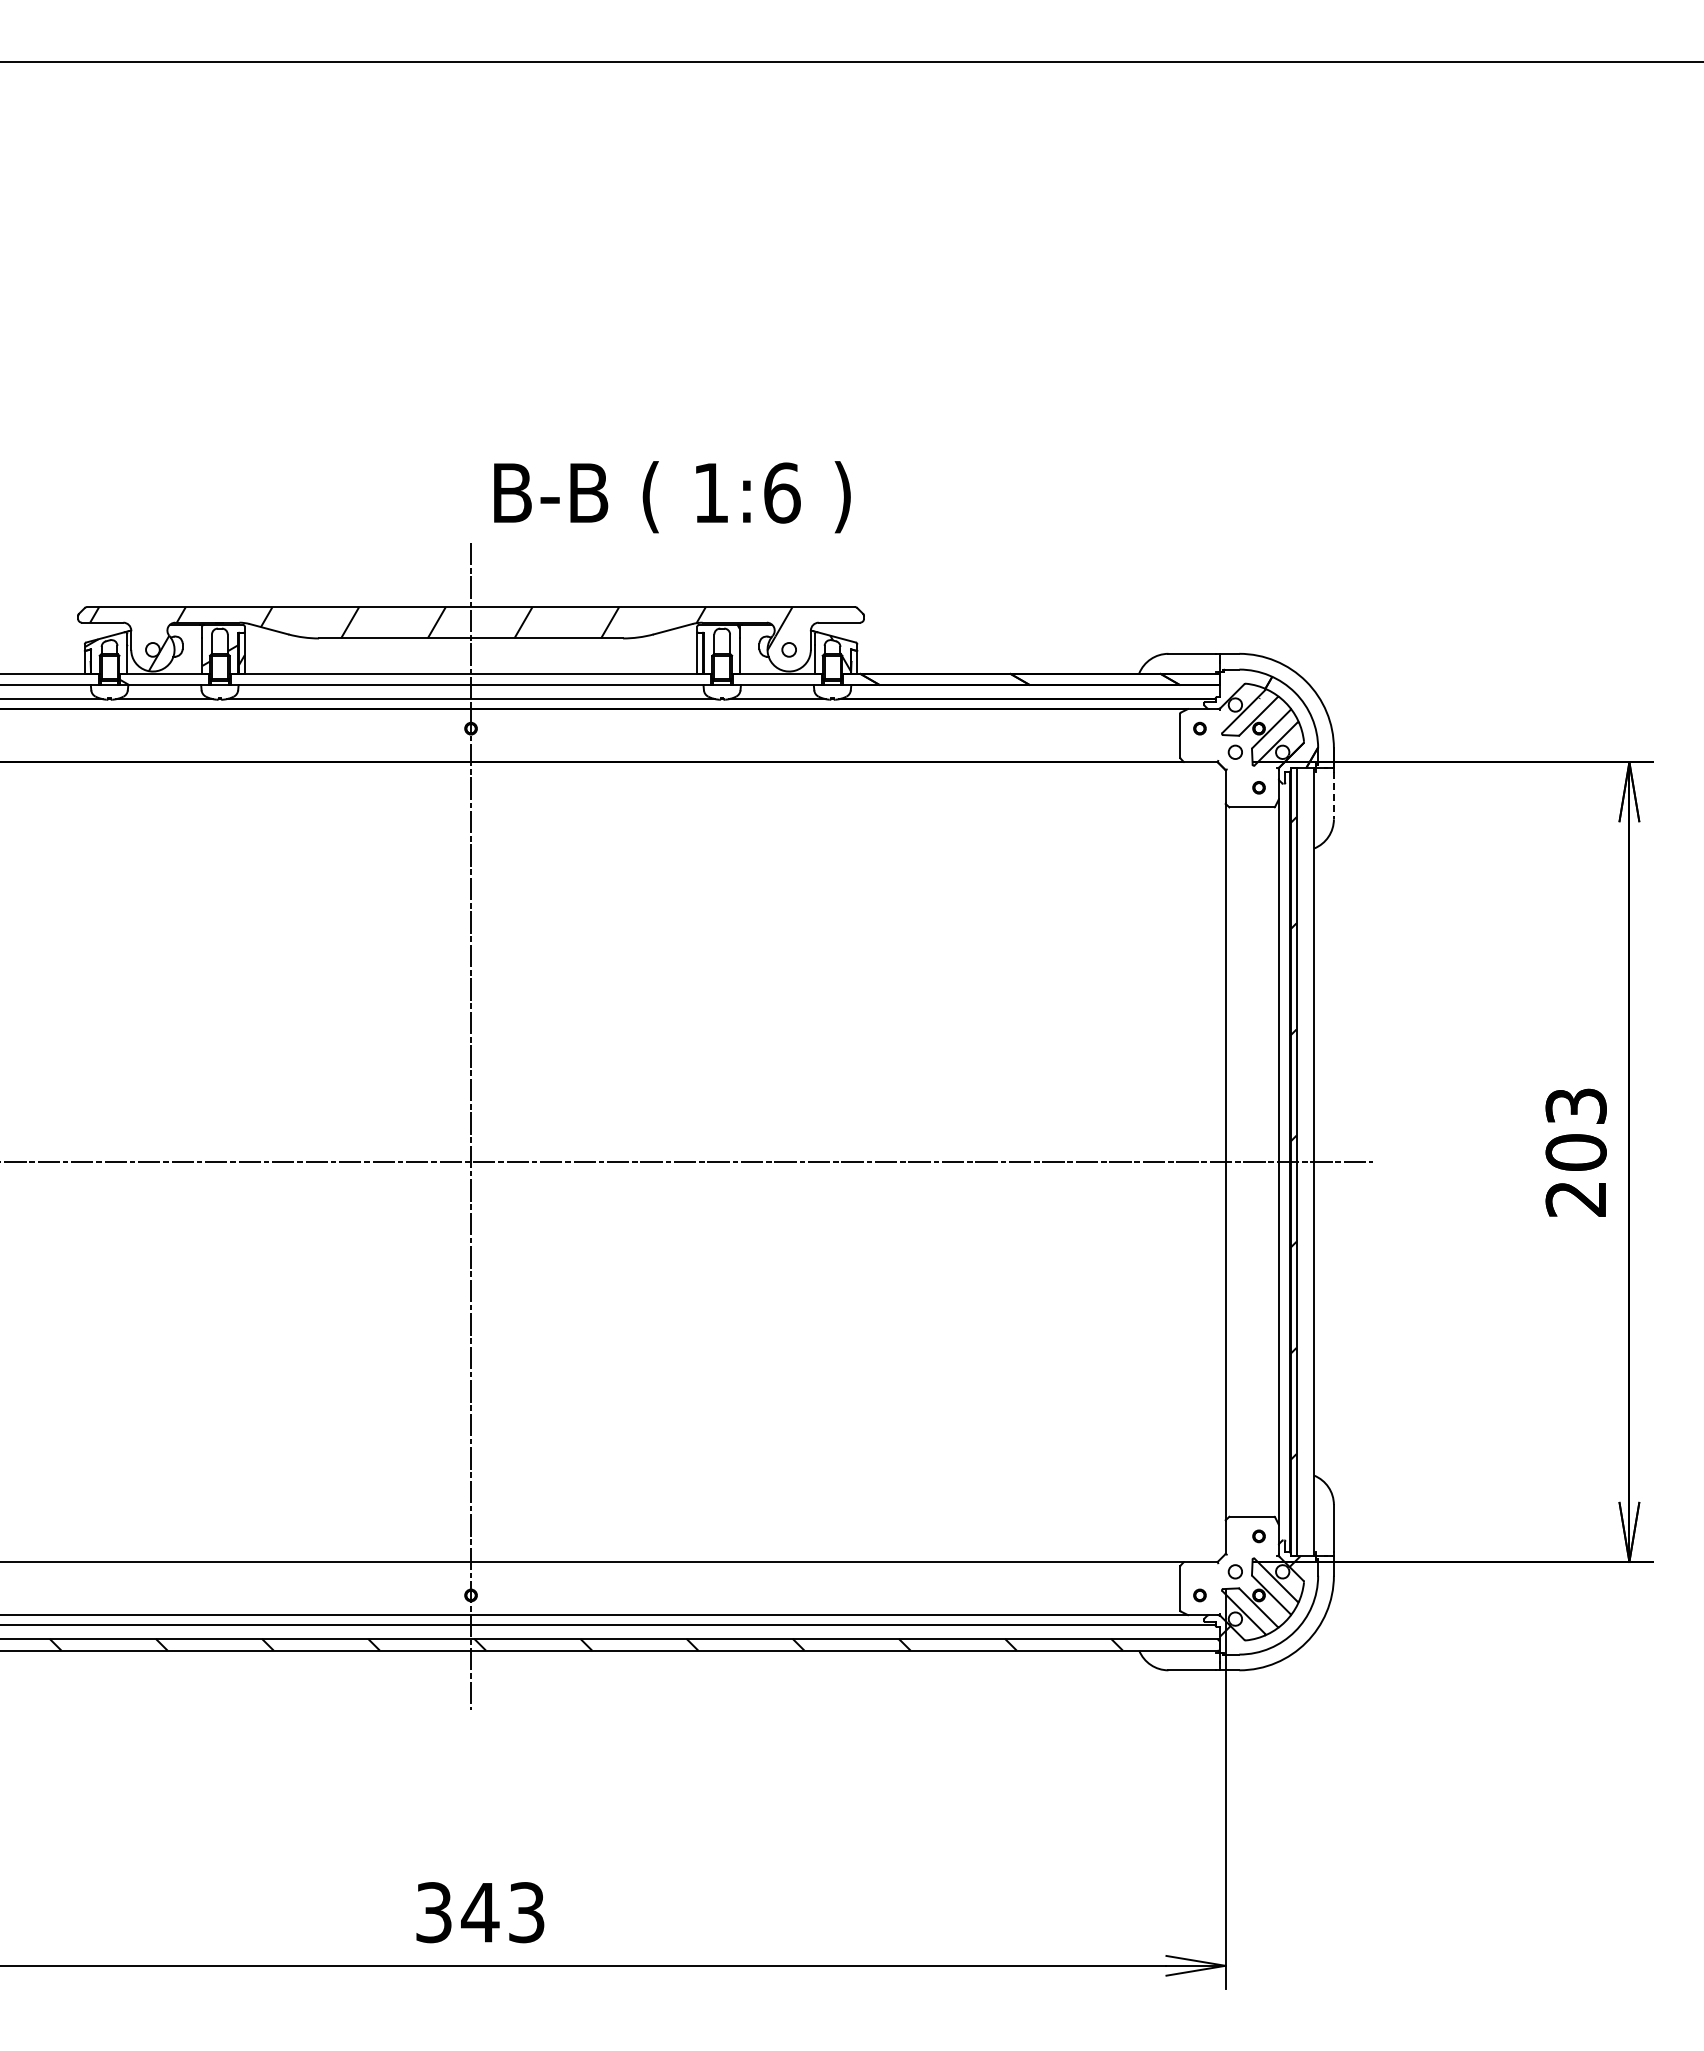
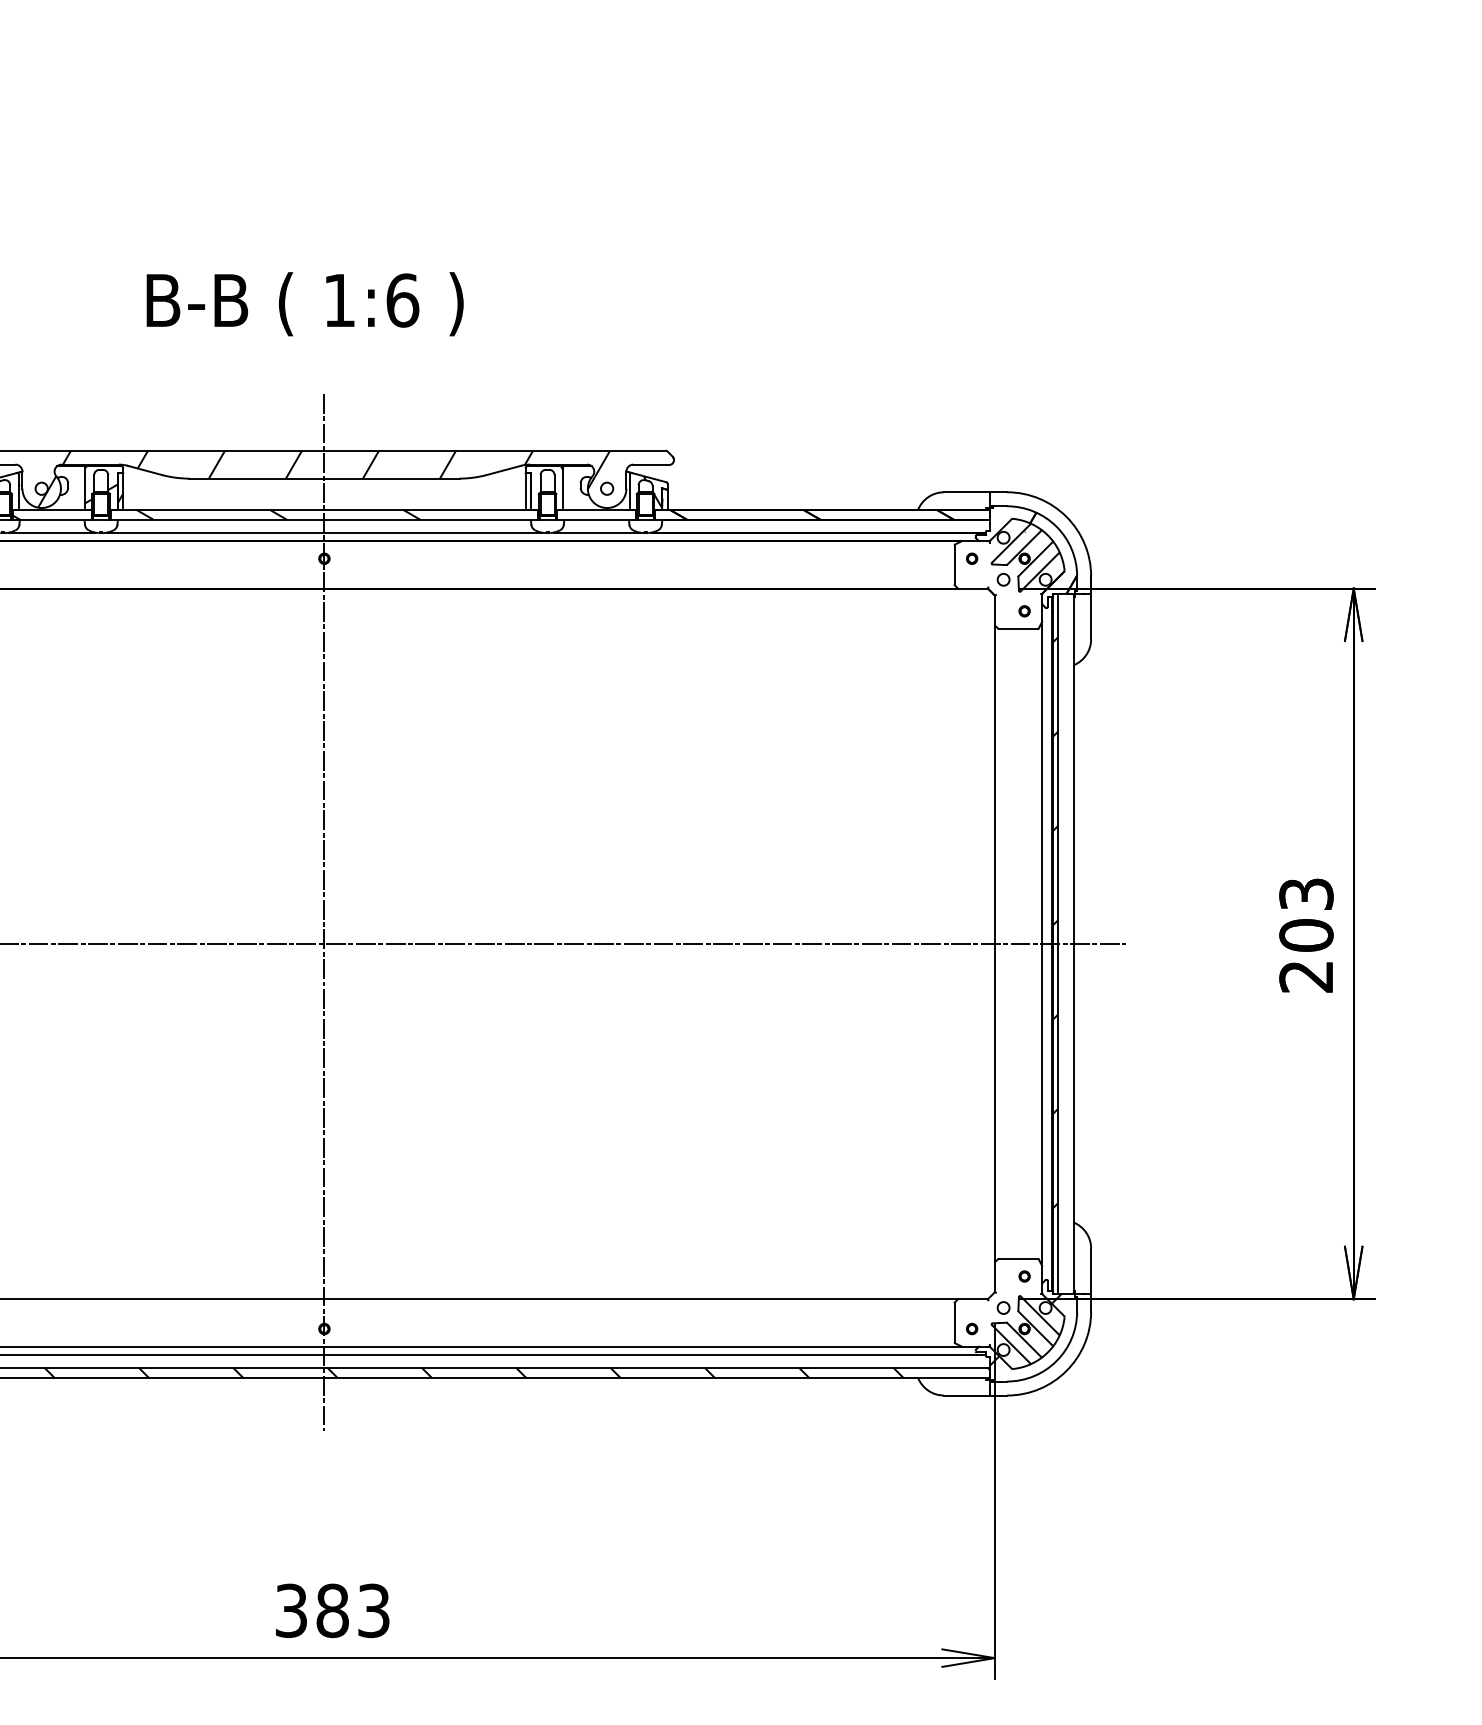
text: (672, 497) -> (305, 304), moved
hatch: (485, 679) -> (337, 515), added
line: (1333, 795) -> (1090, 618), dashed -> solid
text: (480, 1912) -> (332, 1610), 343 -> 383

